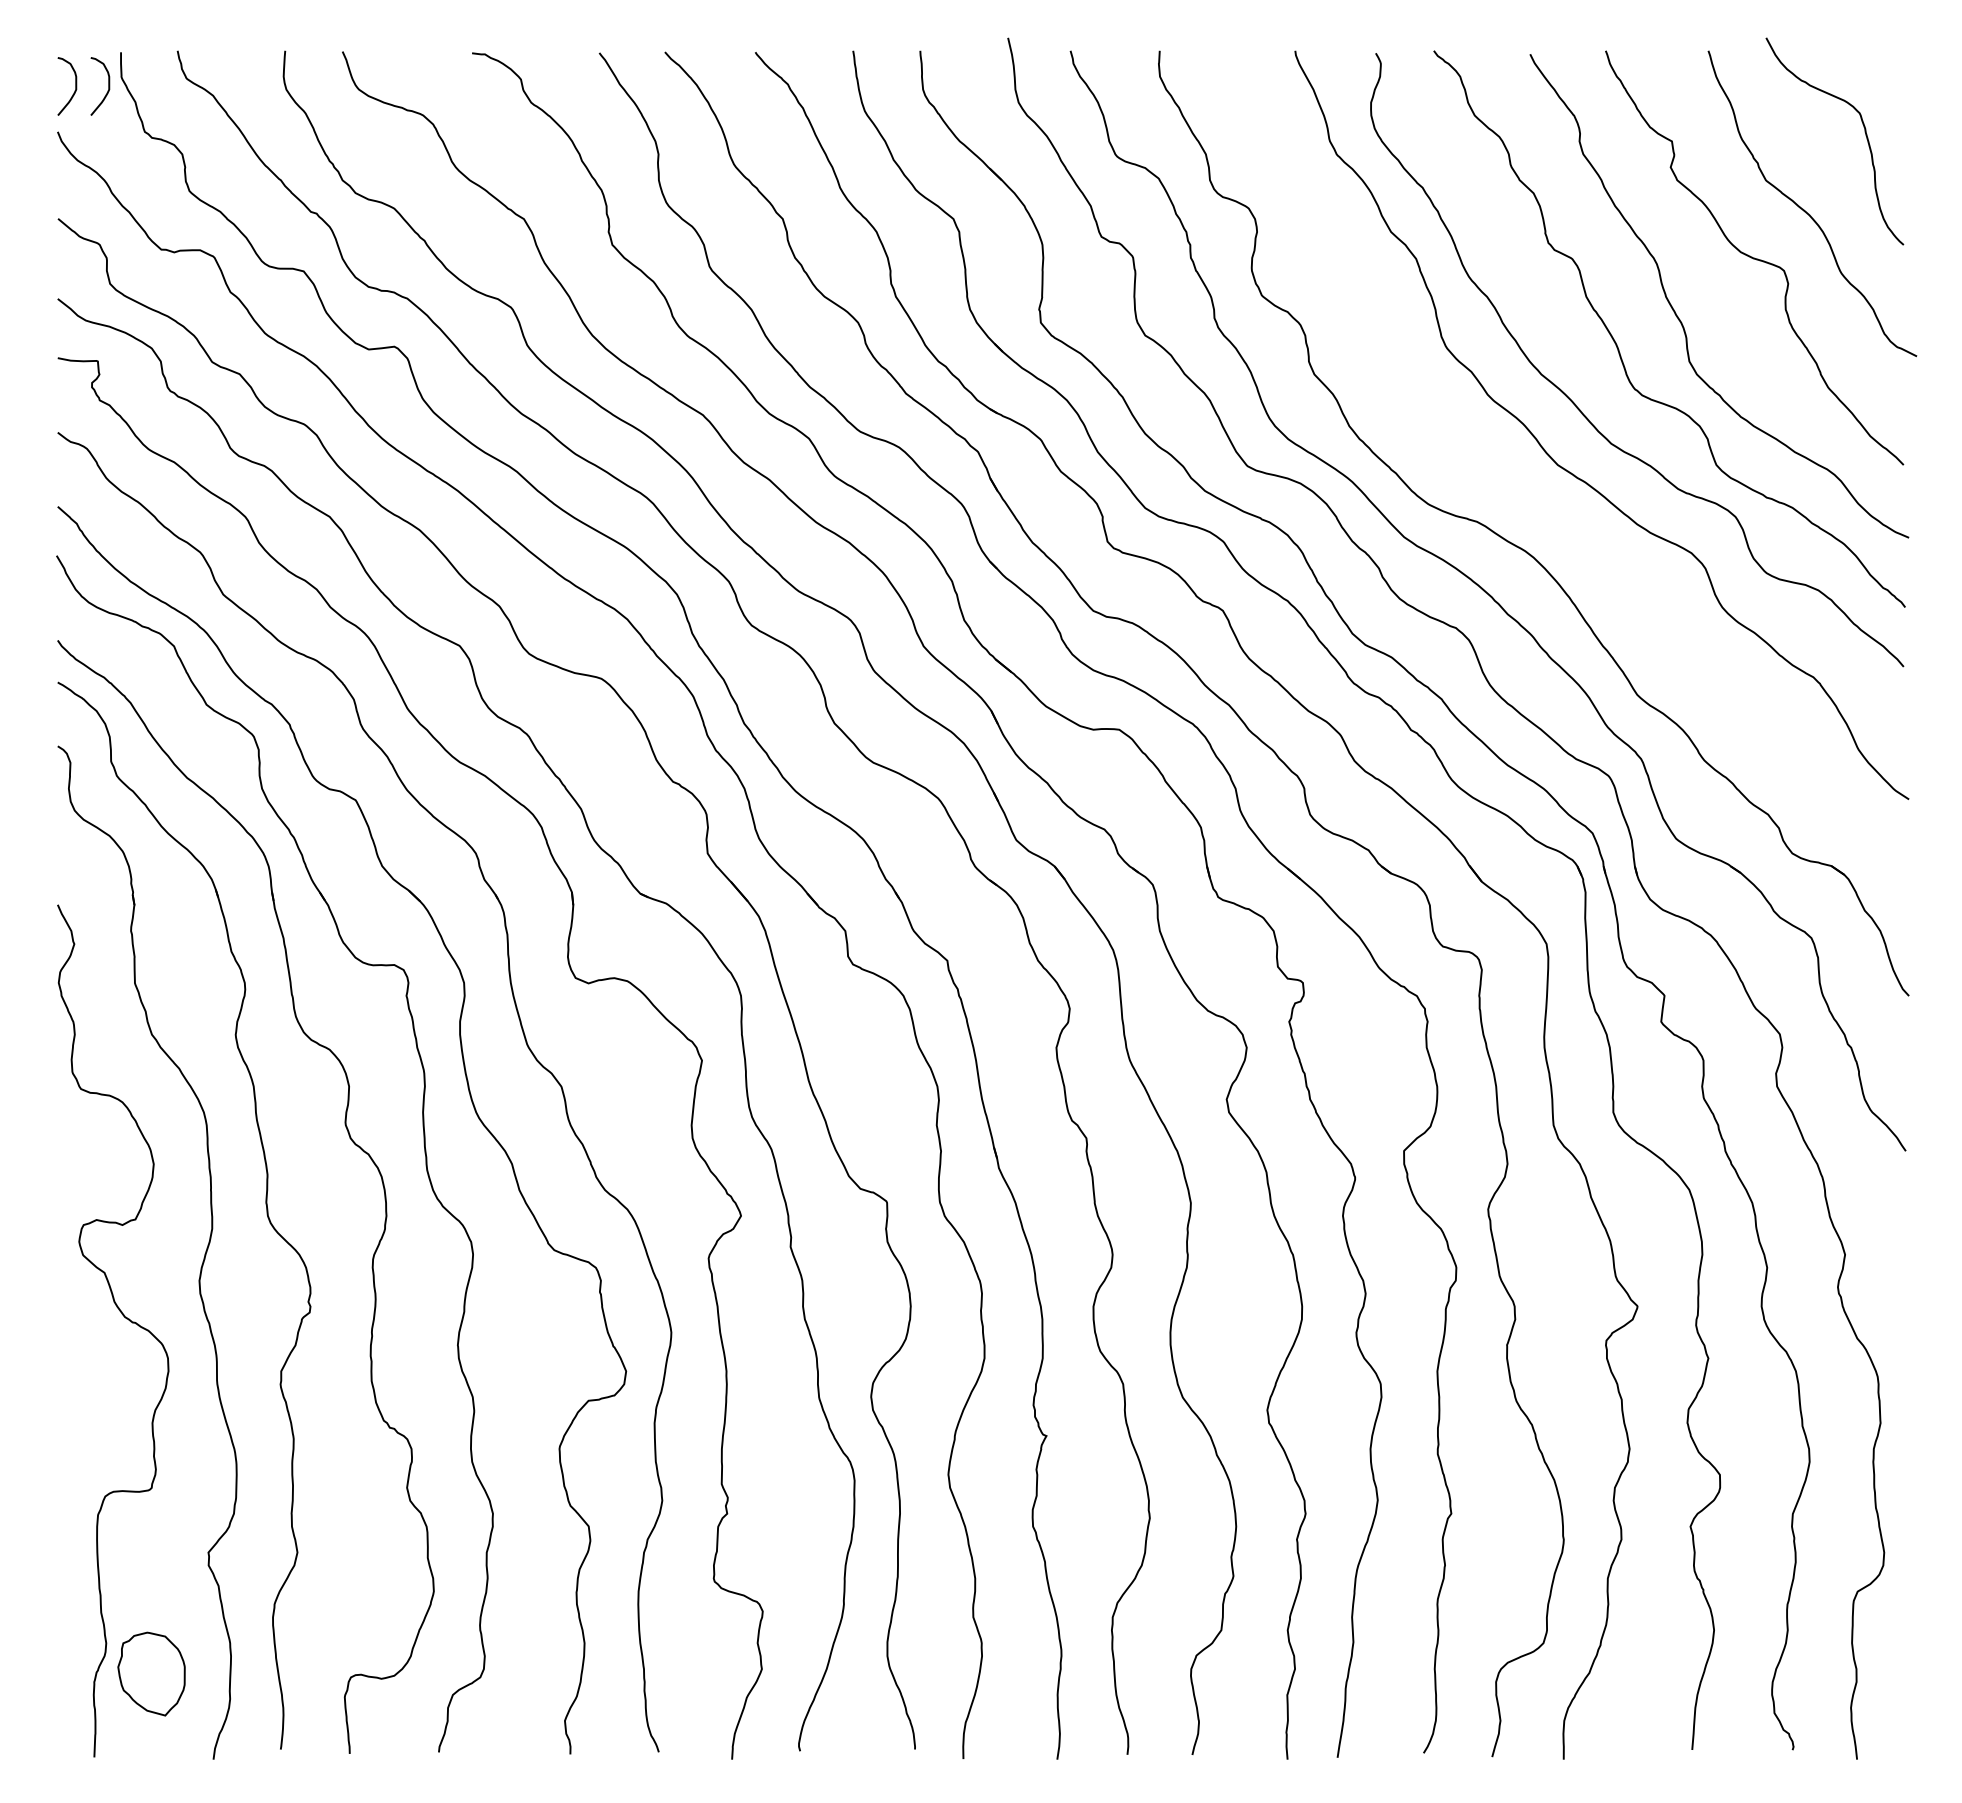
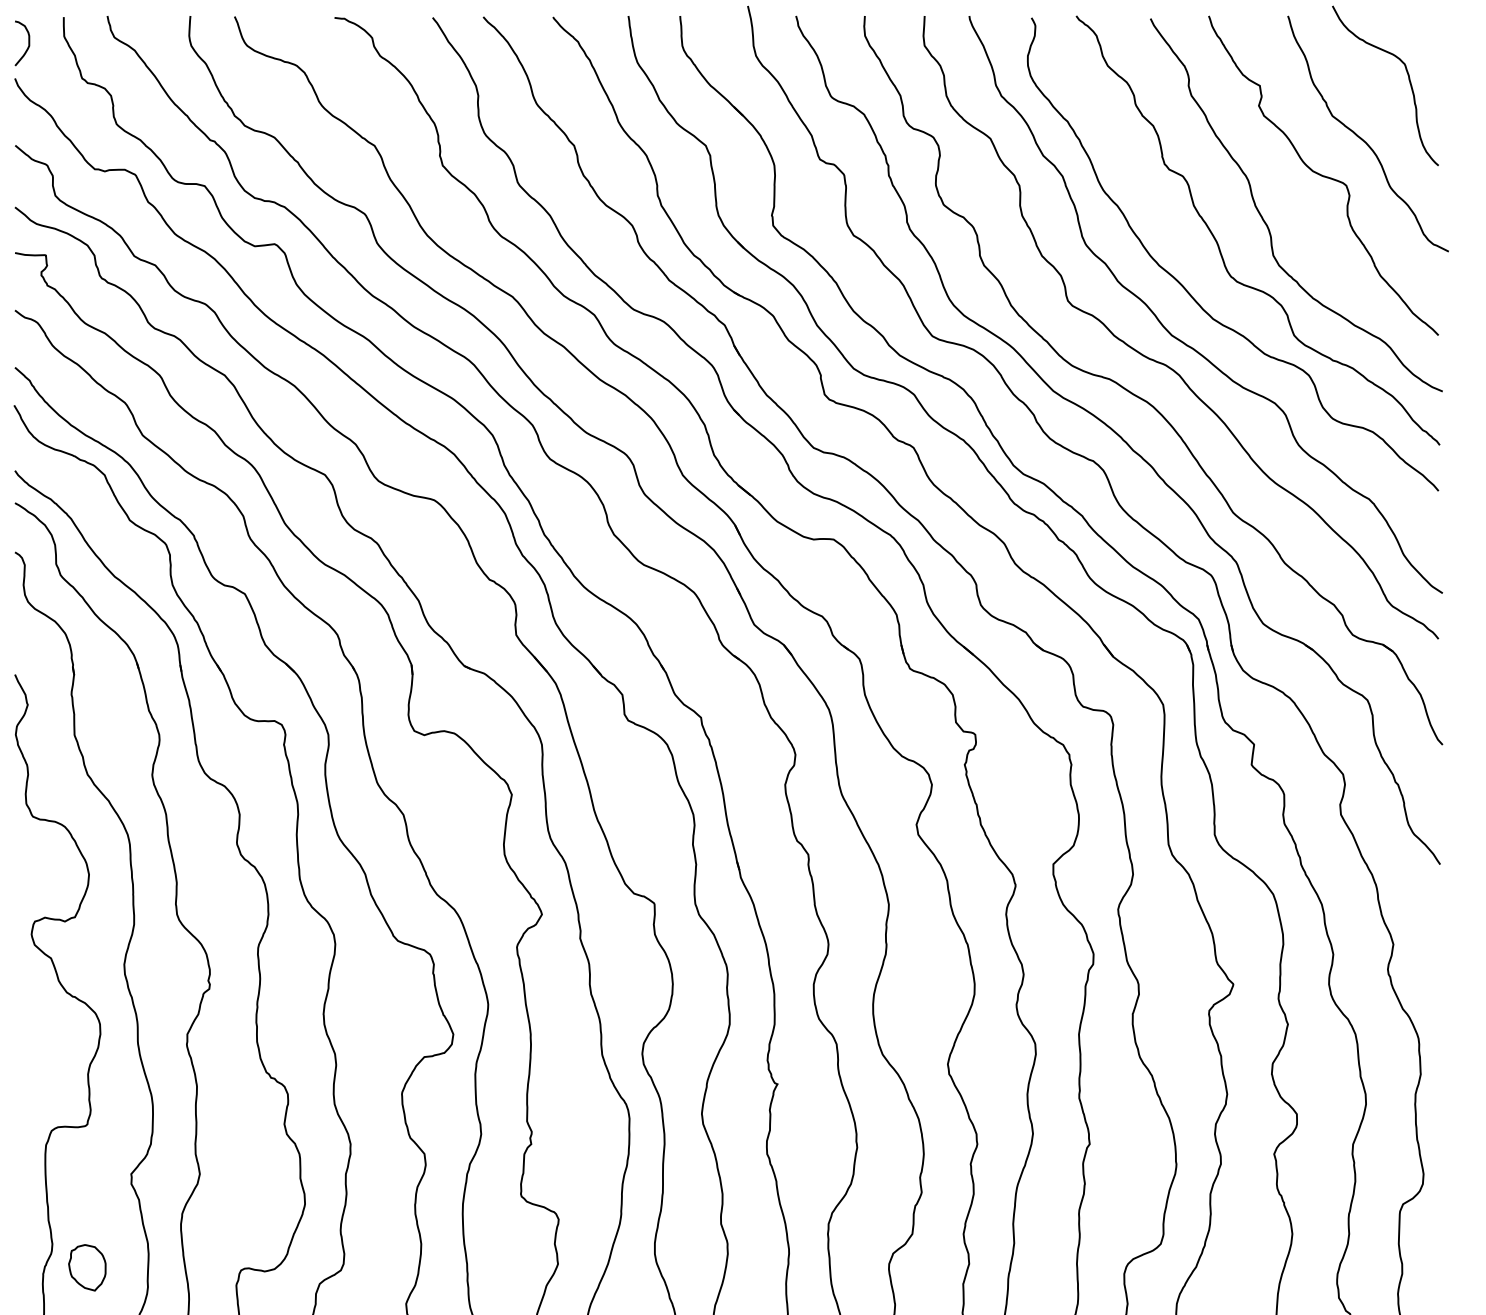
curve: (108, 86) -> (54, 43), removed
curve: (1545, 500) -> (1162, 362), added
part: (151, 1673) -> (87, 1267), size x0.71

